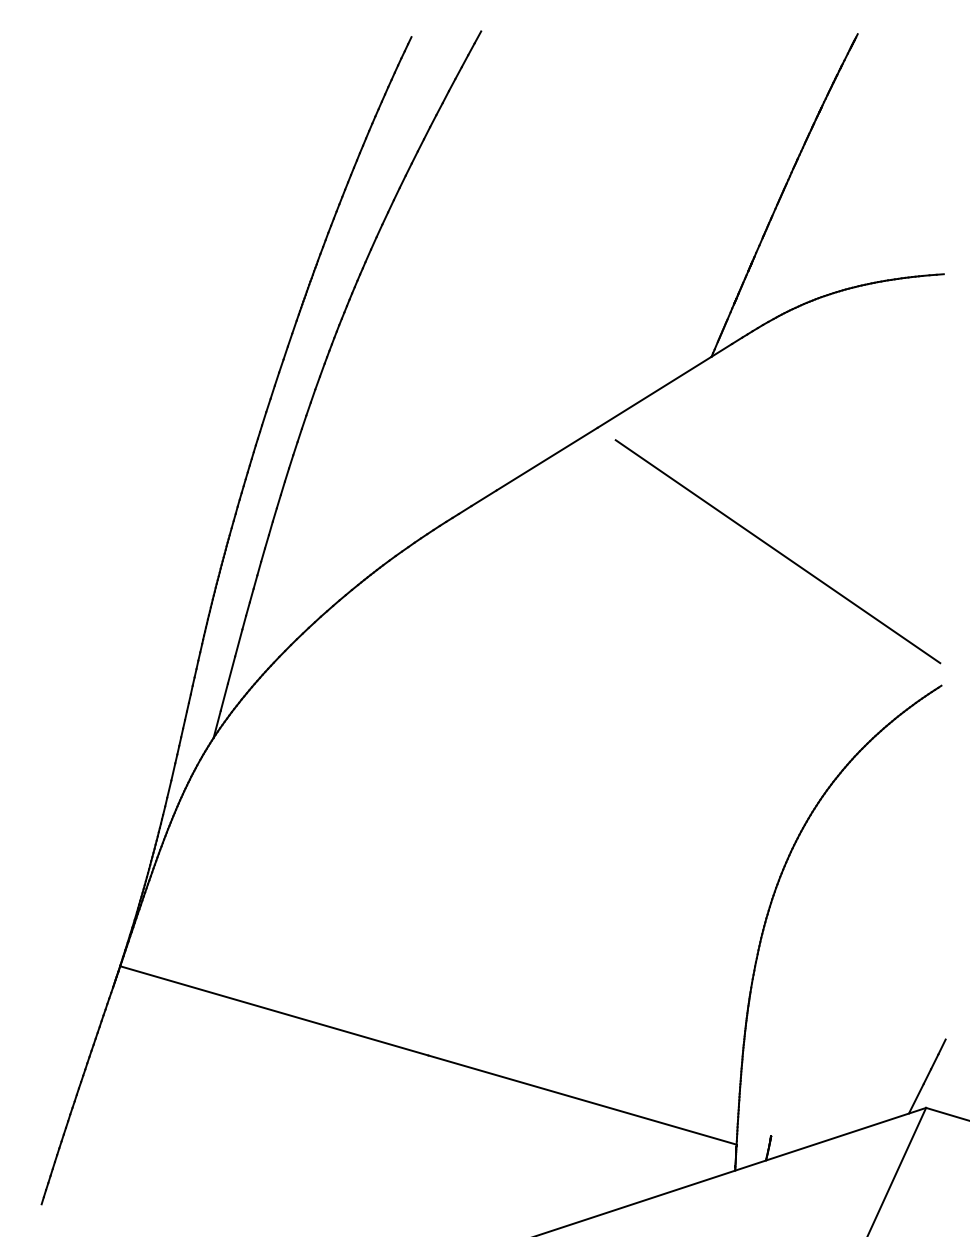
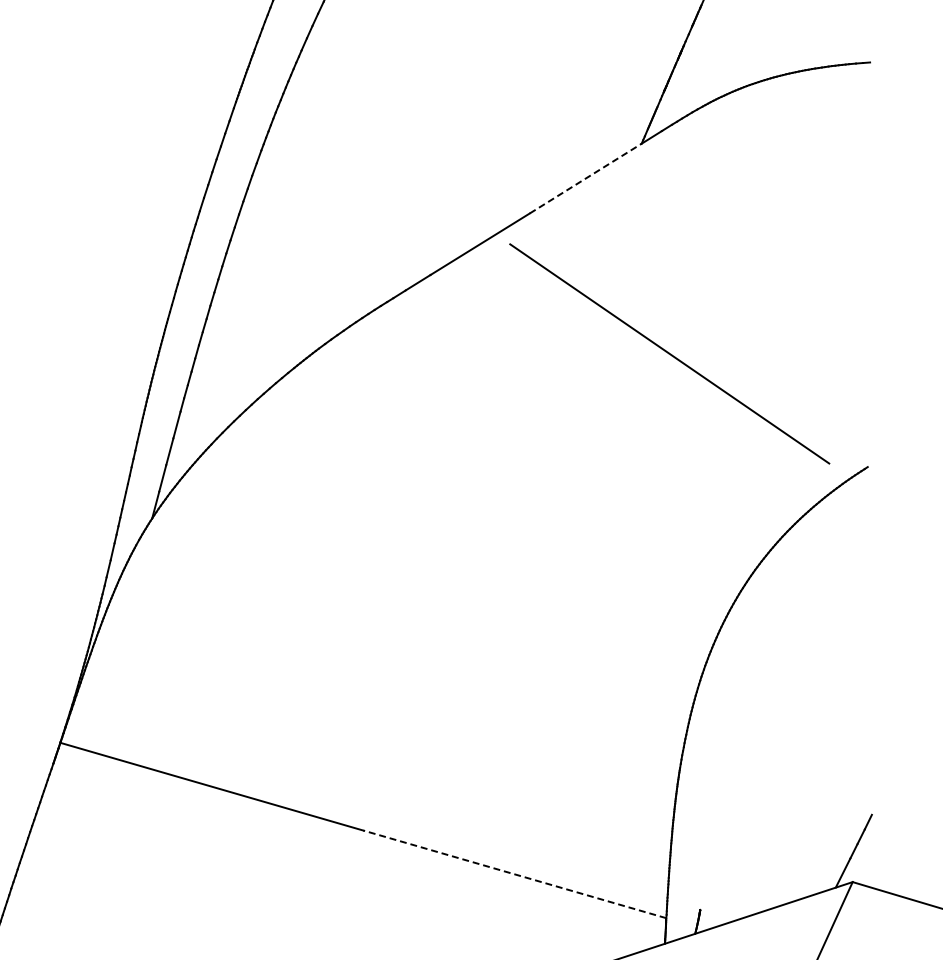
line: (655, 392) -> (586, 178), solid -> dashed
line: (777, 551) -> (669, 353), moved
line: (582, 1099) -> (514, 873), solid -> dashed

